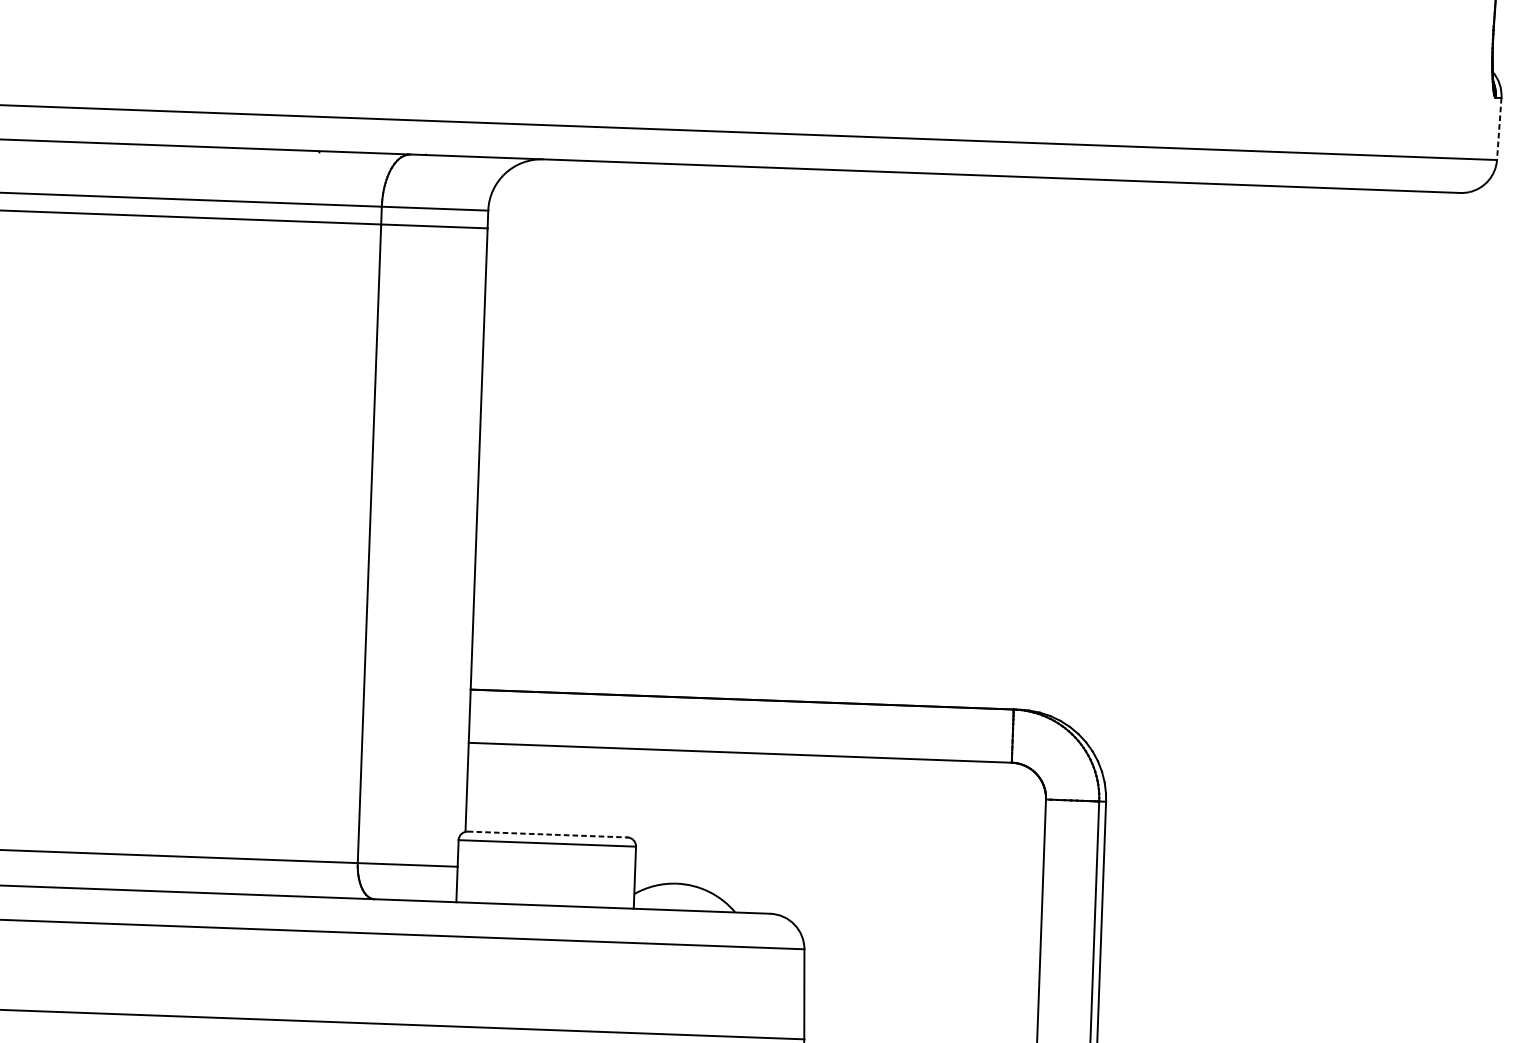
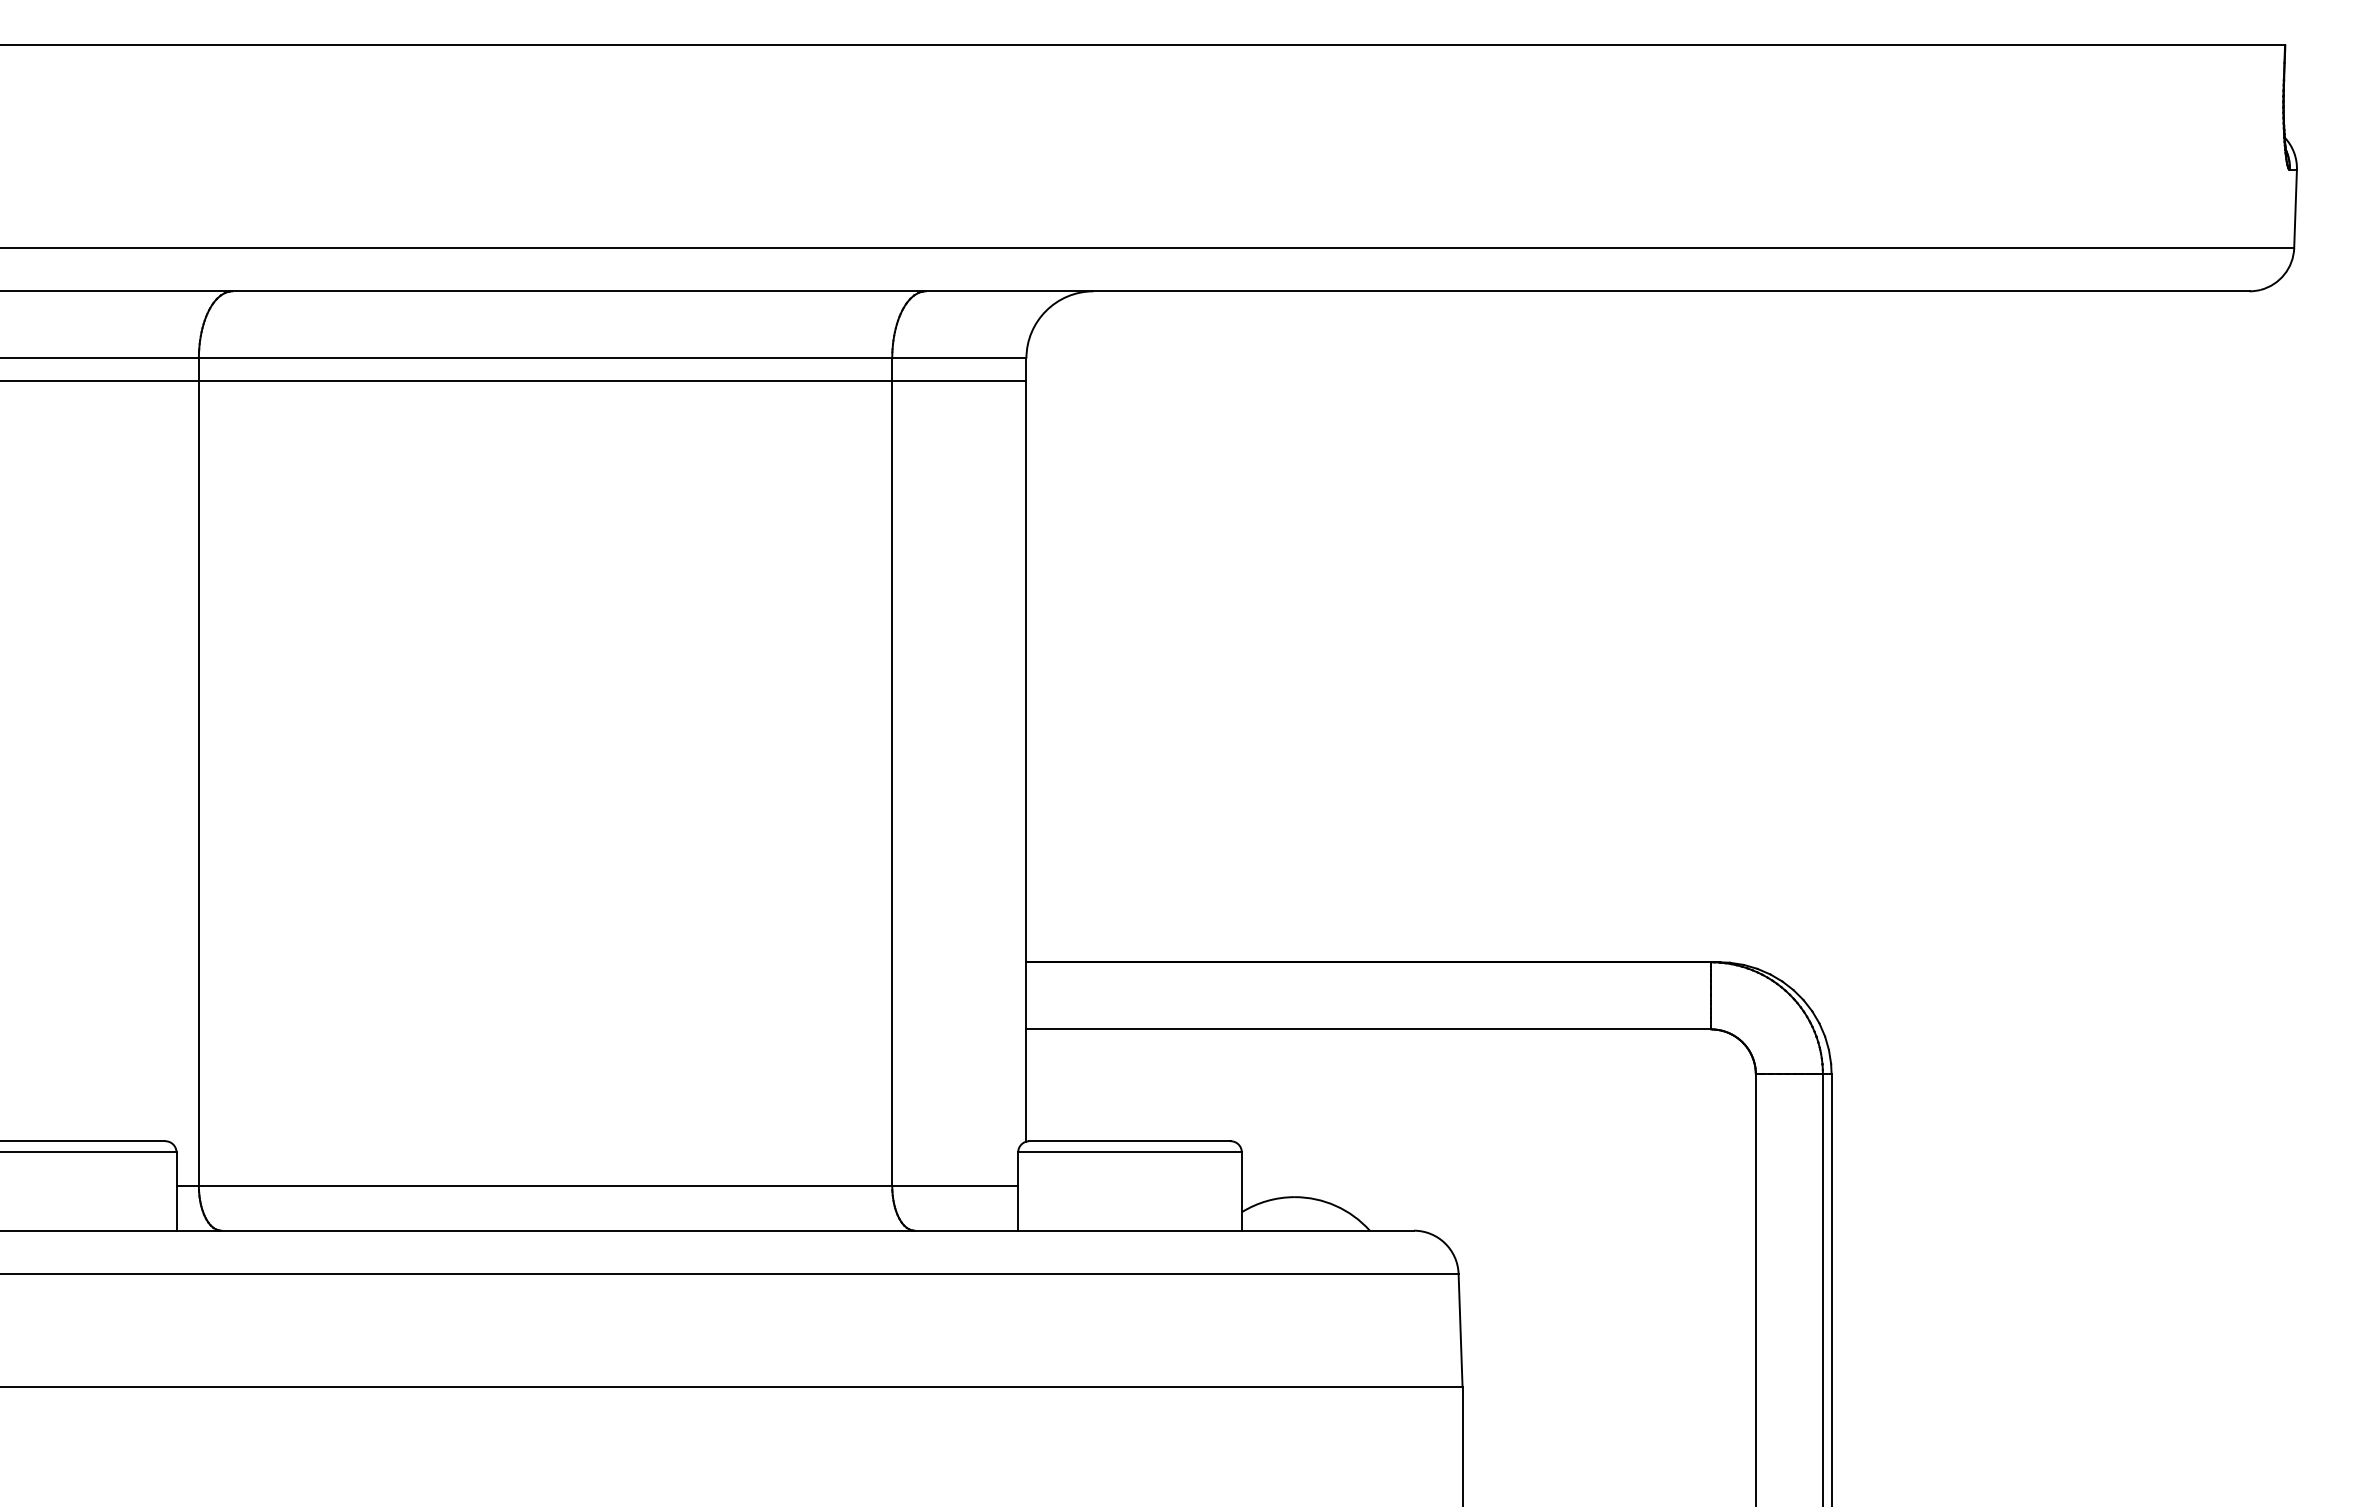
line: (1499, 129) -> (2295, 209), dashed -> solid
line: (548, 834) -> (1130, 1141), dashed -> solid

